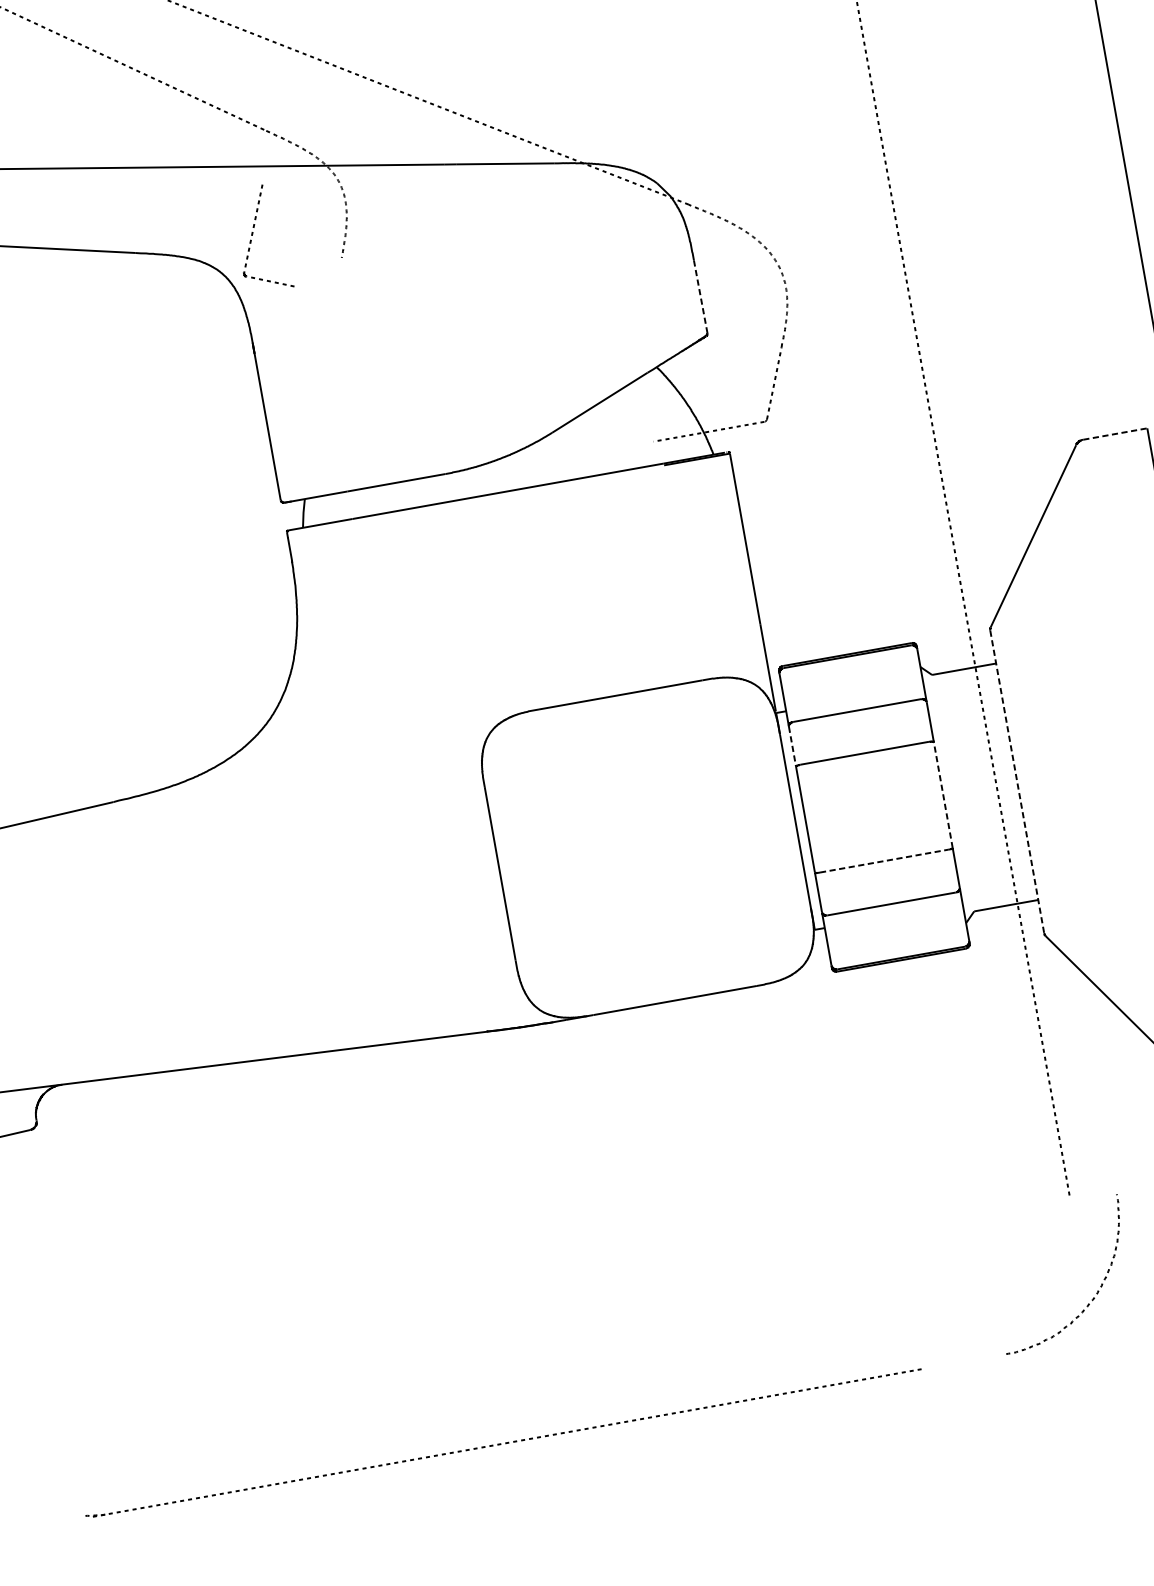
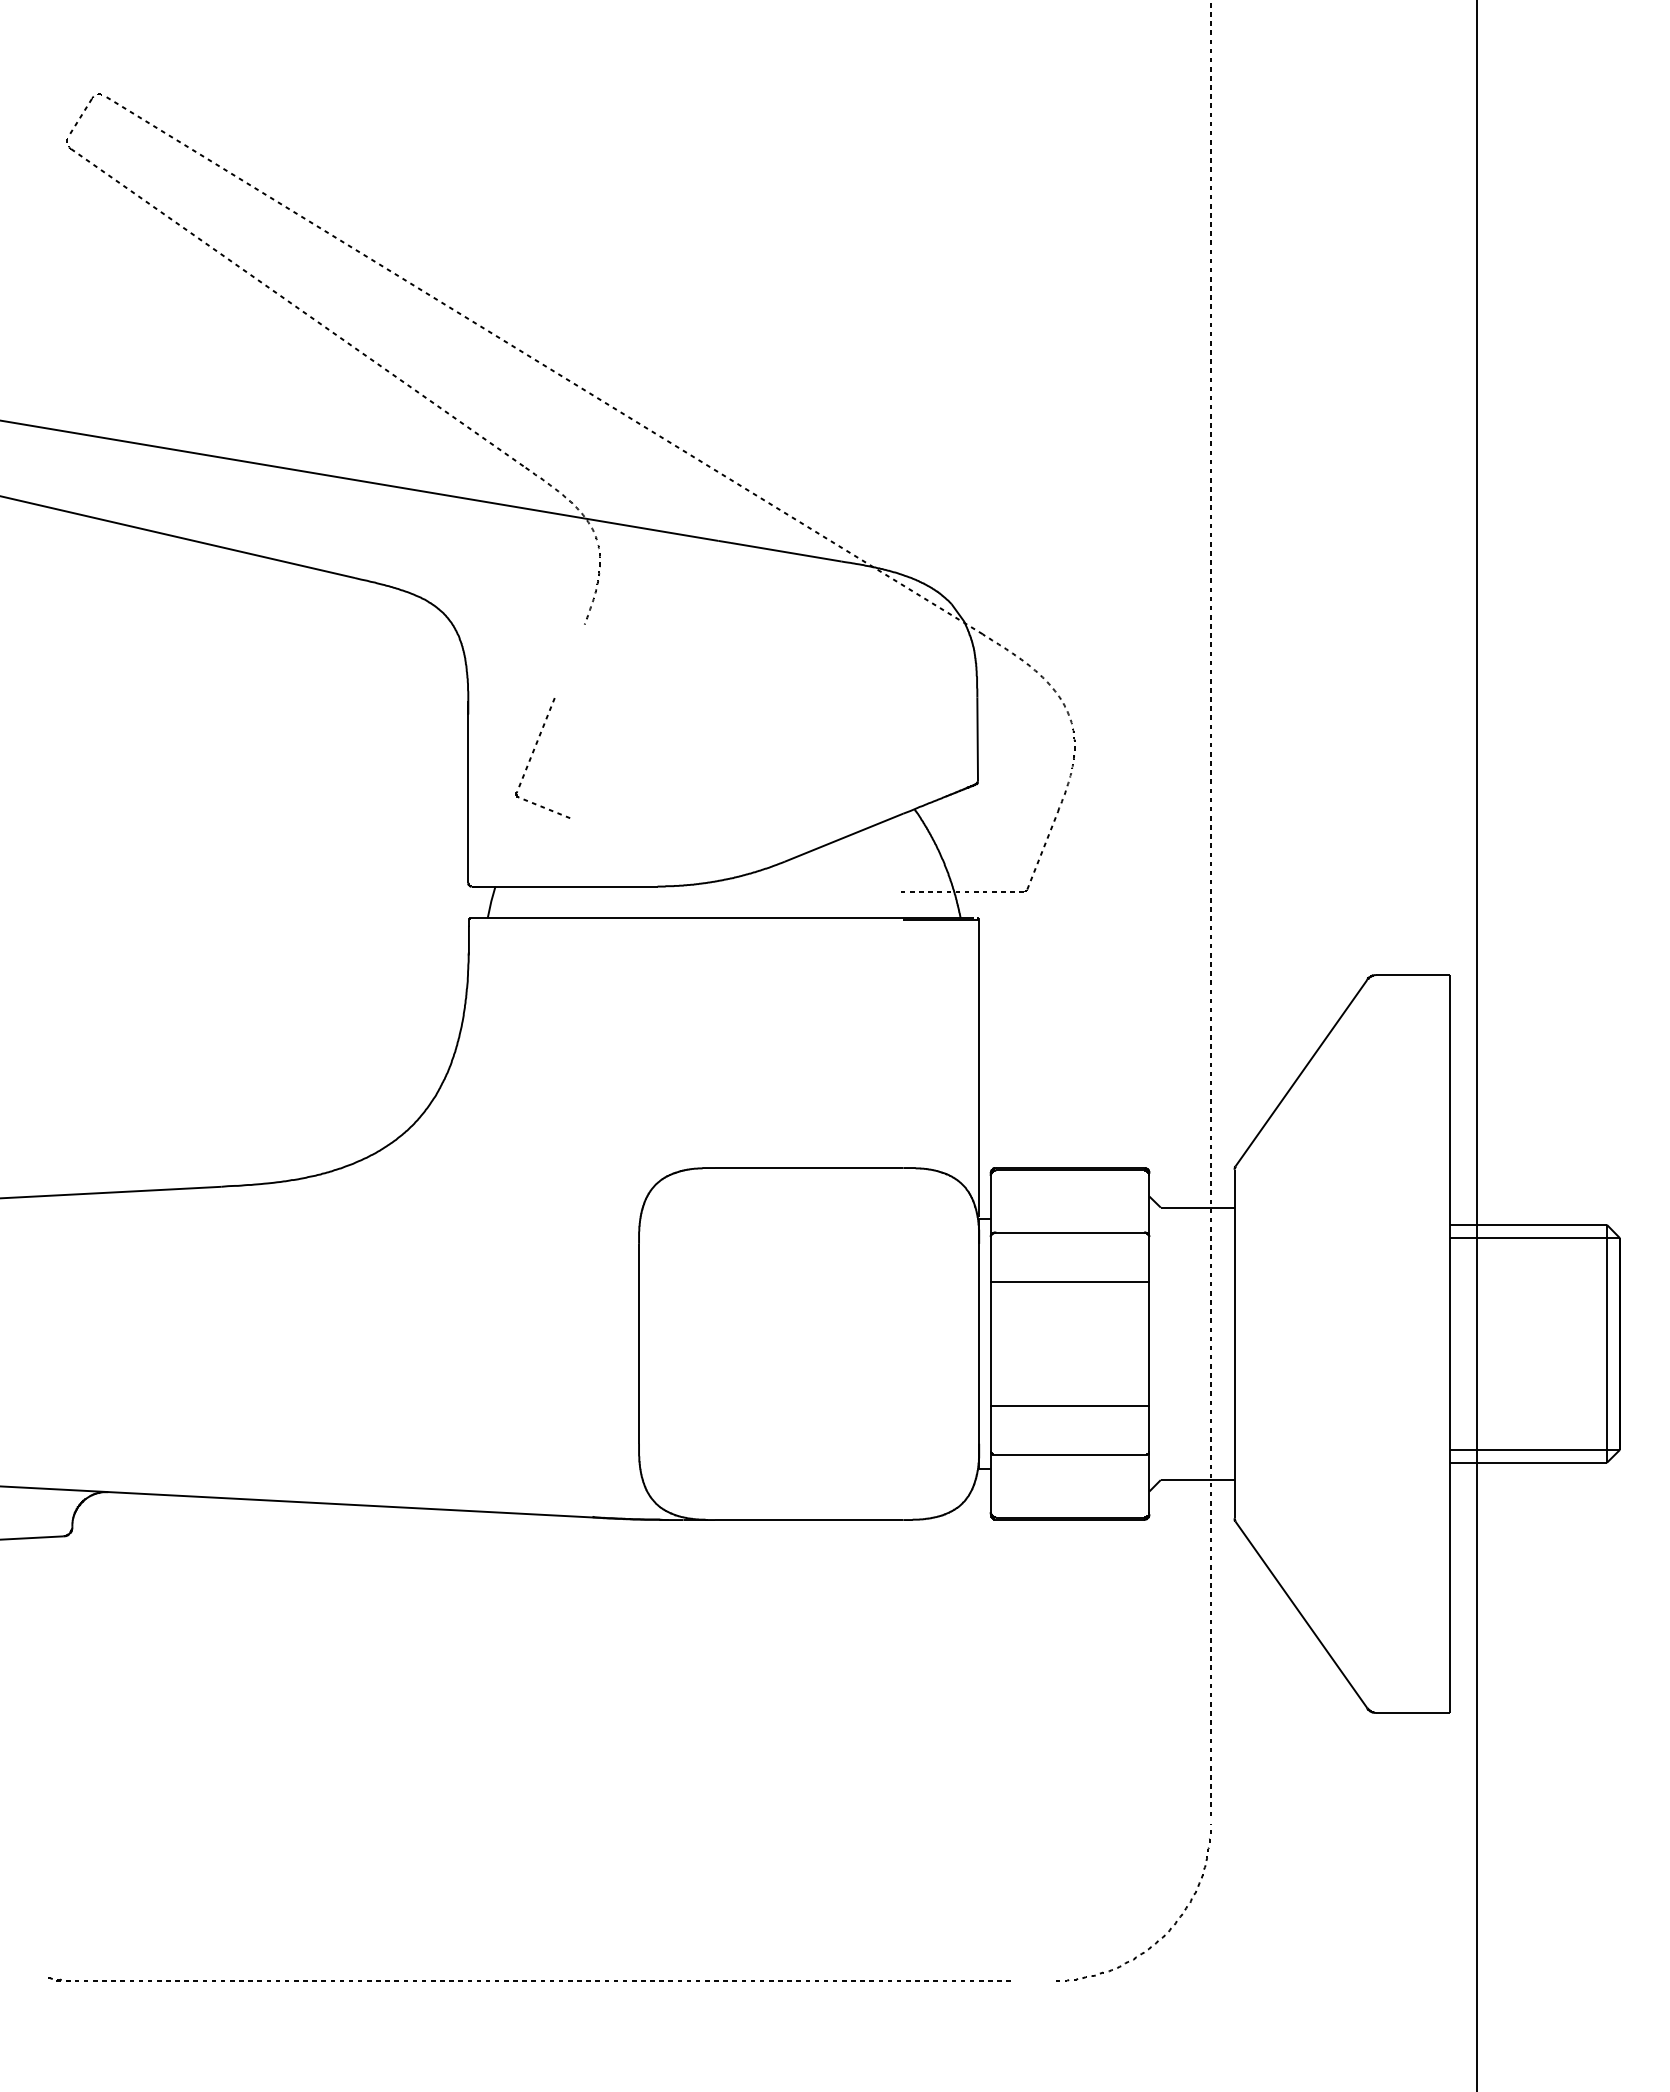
part: (252, 236) -> (533, 753), moved
line: (700, 296) -> (977, 739), dashed -> solid
line: (1115, 434) -> (1413, 975), dashed -> solid
line: (792, 746) -> (990, 1259), dashed -> solid
line: (1017, 782) -> (1234, 1344), dashed -> solid
line: (943, 794) -> (1149, 1343), dashed -> solid
line: (884, 860) -> (1070, 1405), dashed -> solid
curve: (1097, 1291) -> (1169, 1928), moved

